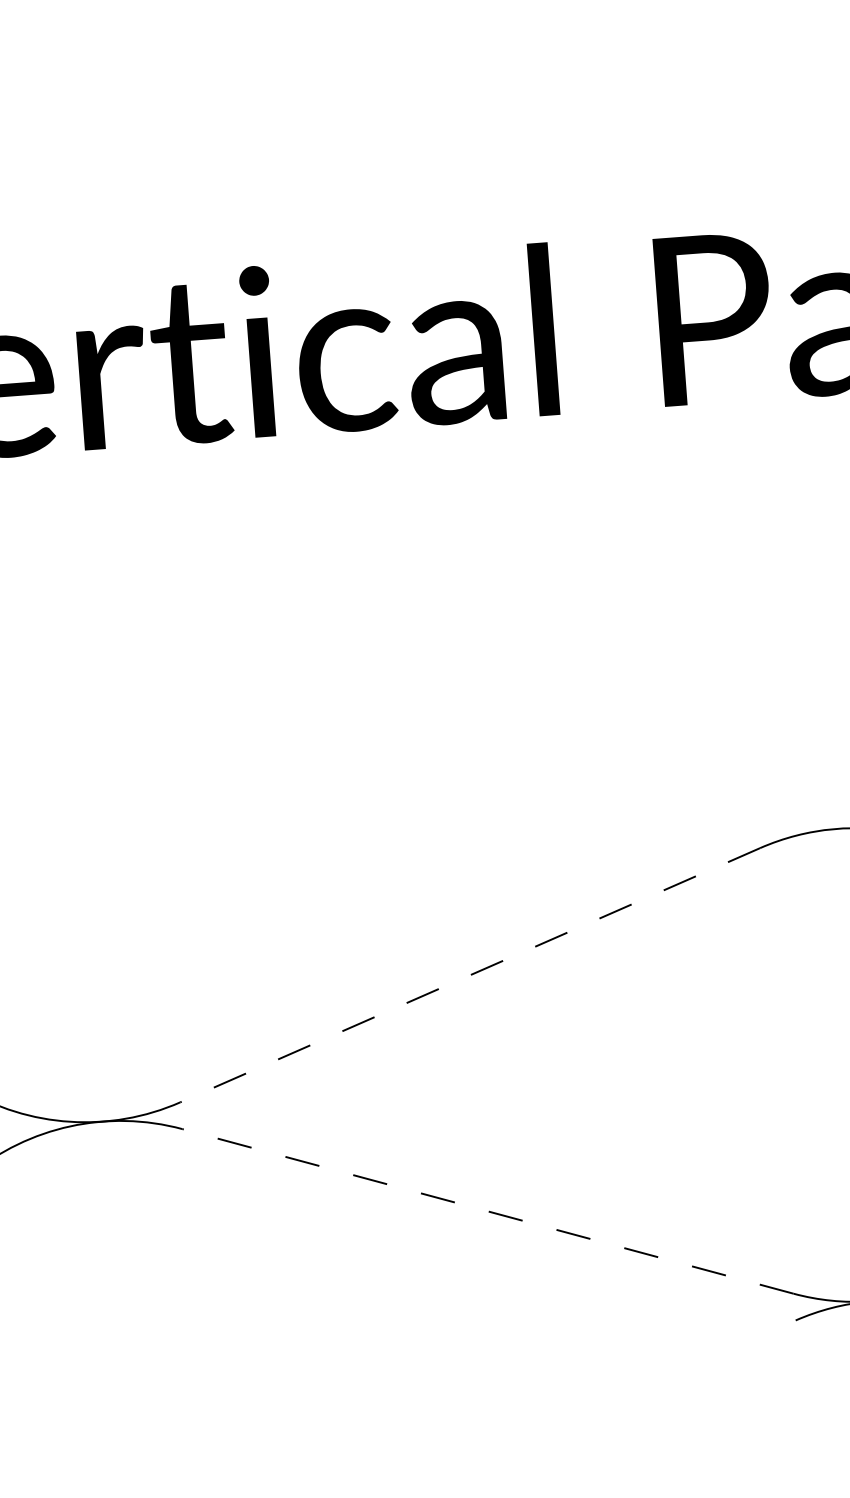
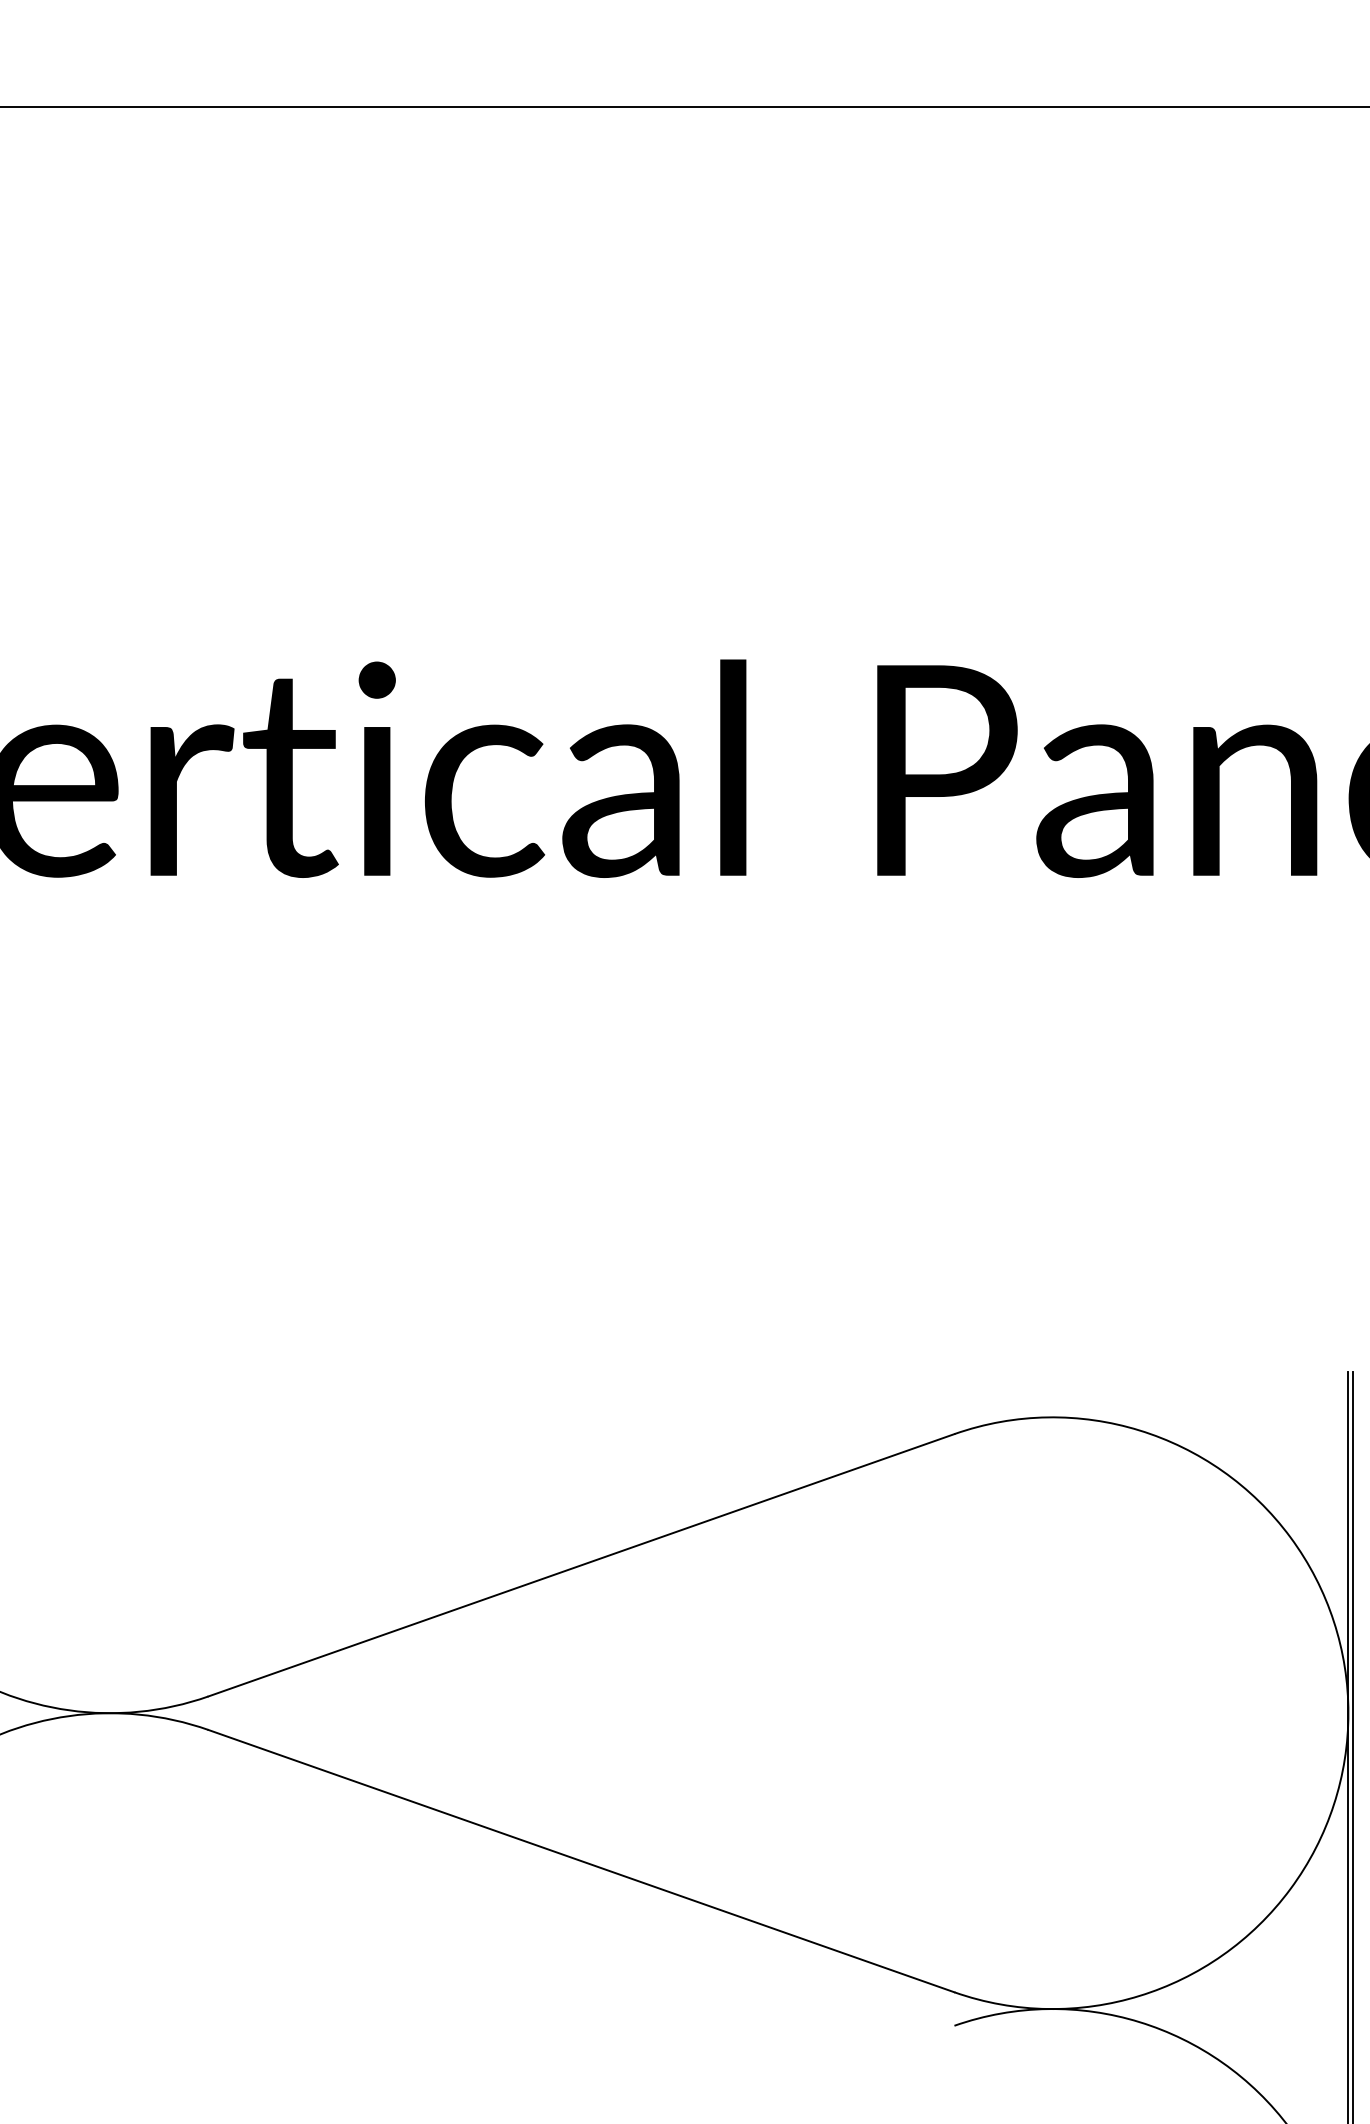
line: (469, 975) -> (580, 1565), dashed -> solid
line: (487, 1210) -> (580, 1860), dashed -> solid

